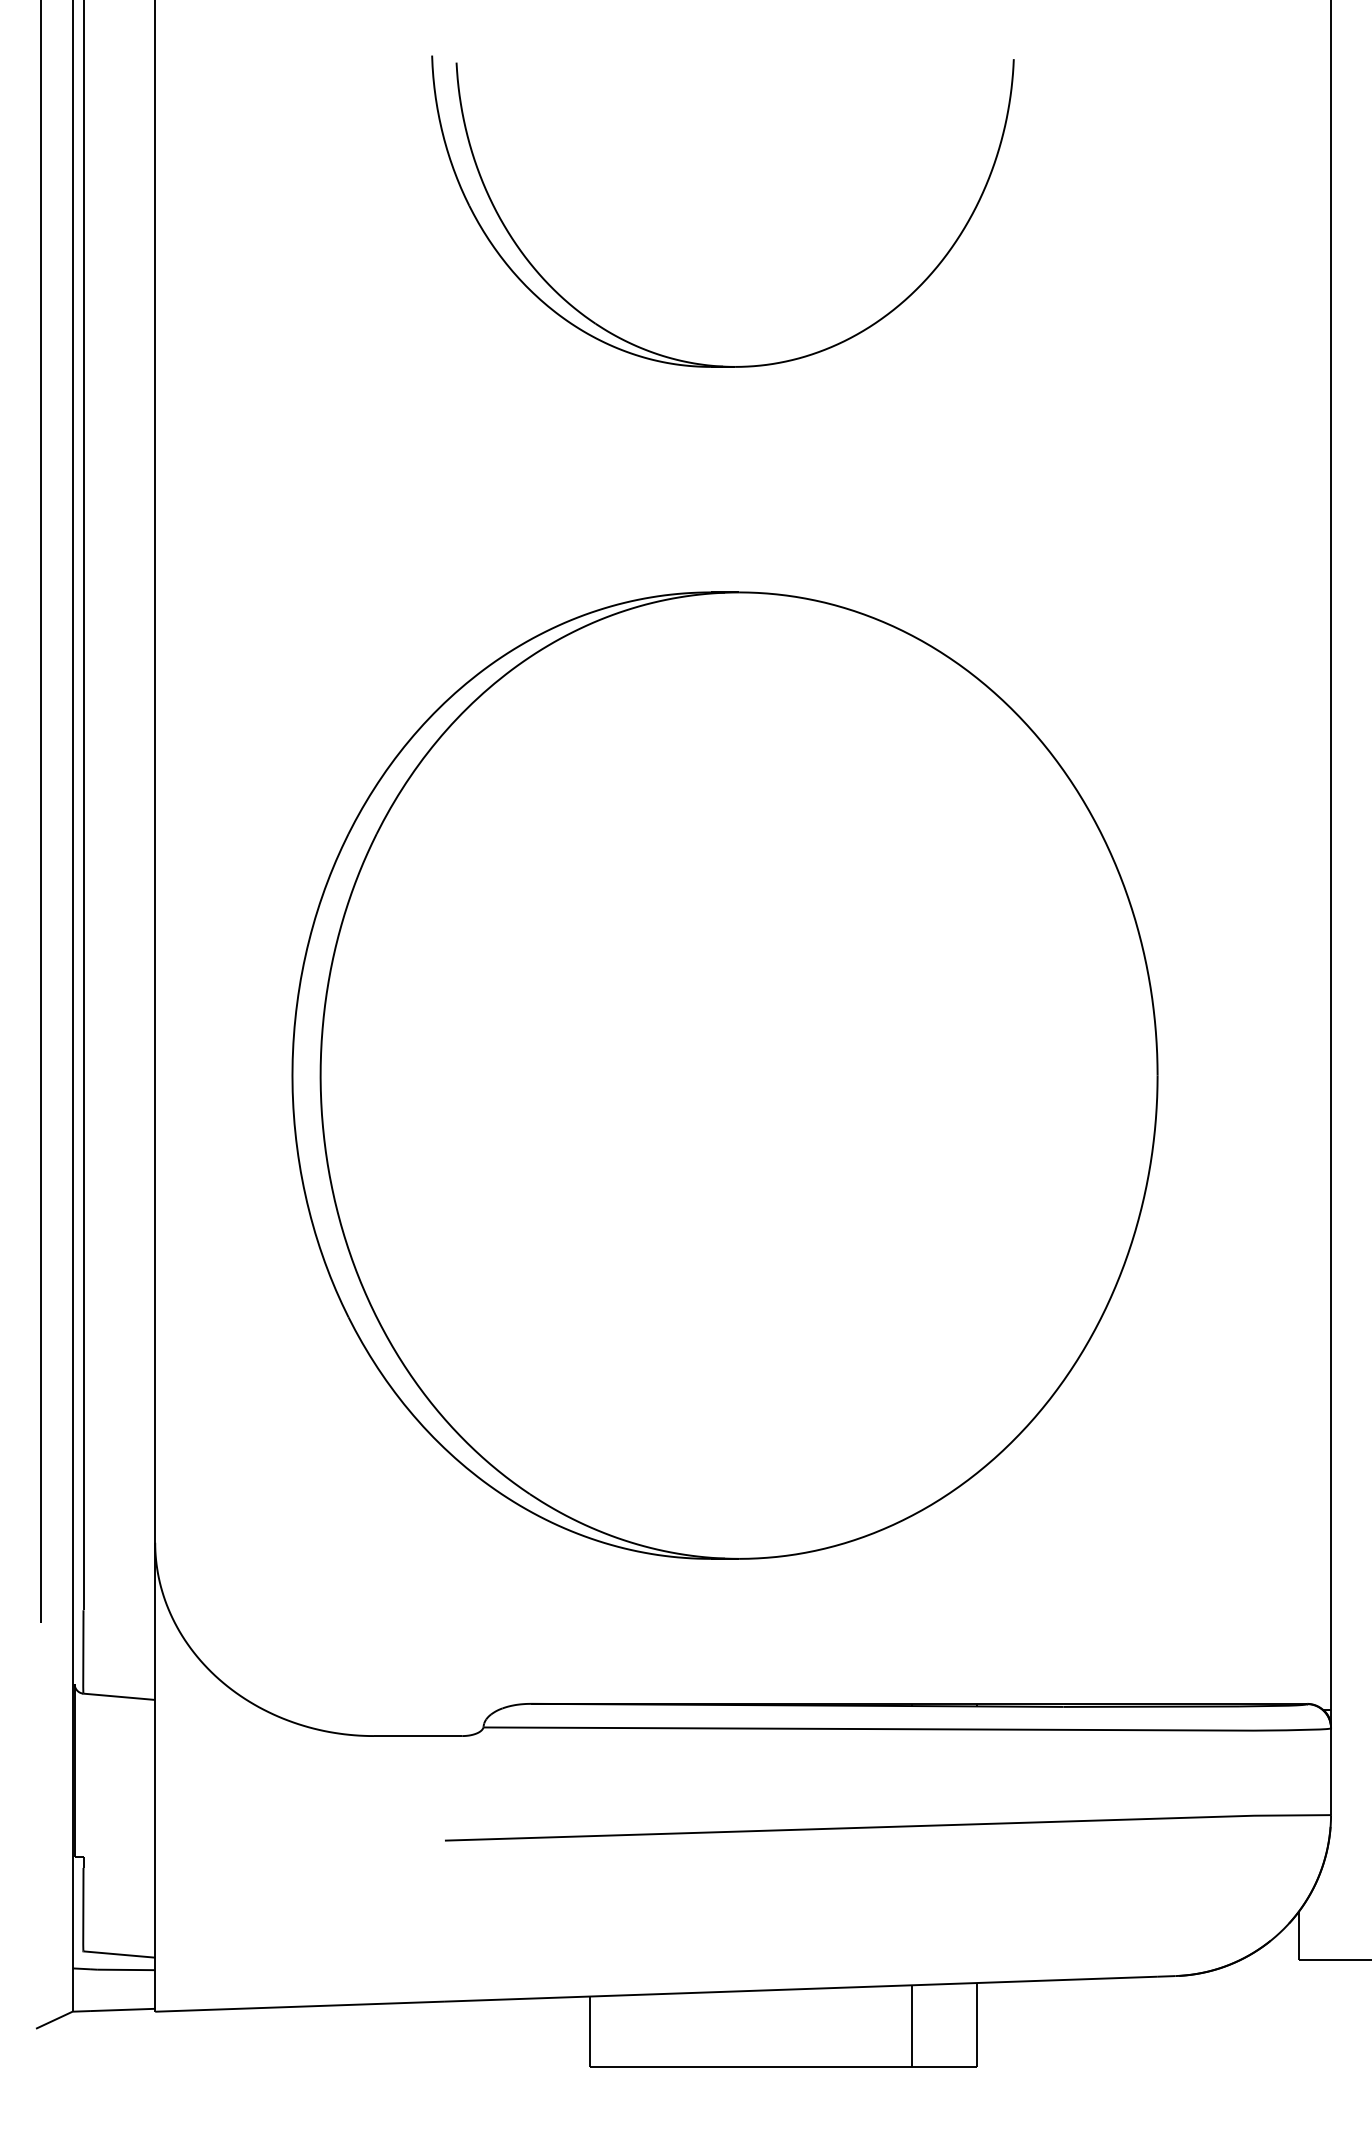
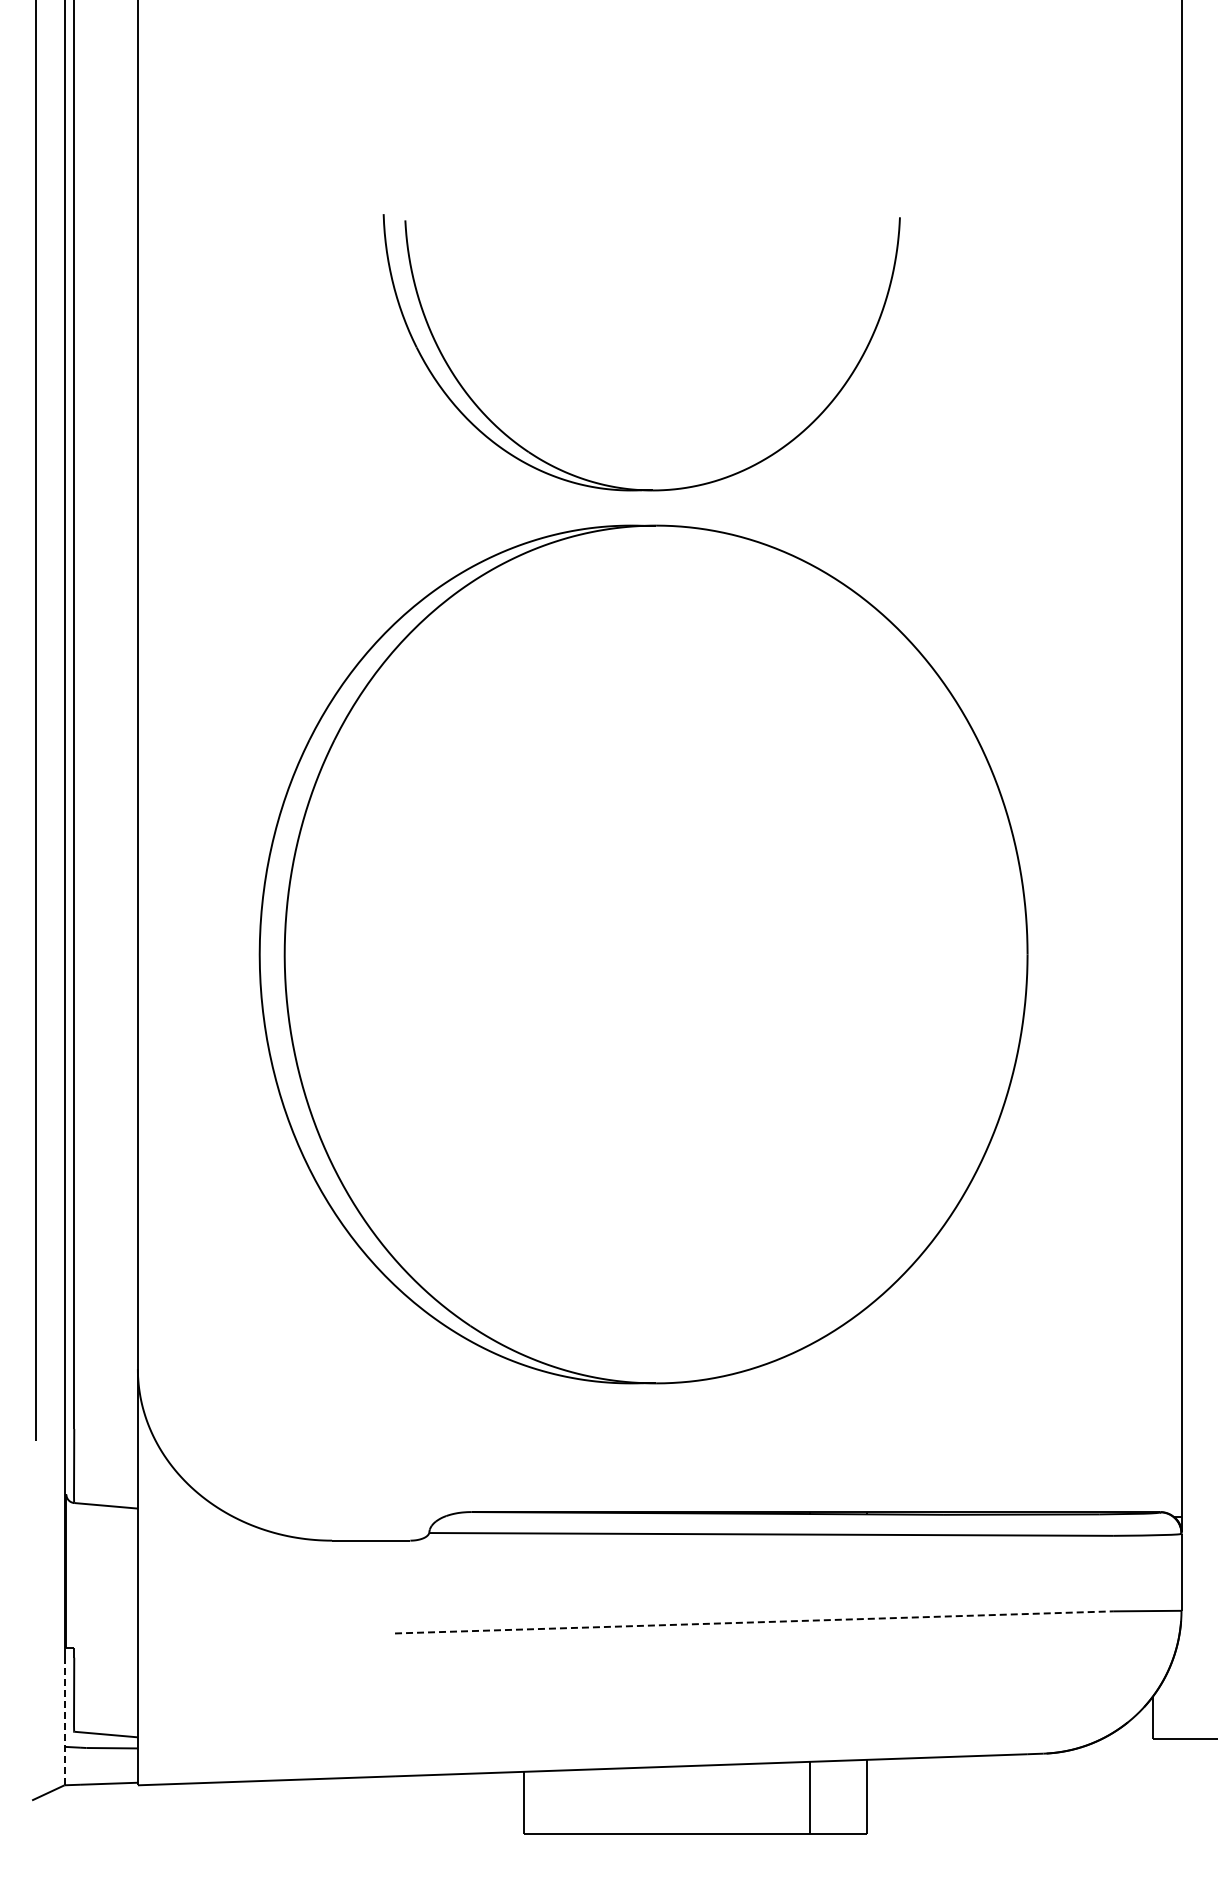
part: (704, 363) -> (625, 487), moved
line: (849, 1828) -> (754, 1622), solid -> dashed
line: (72, 1938) -> (64, 1720), solid -> dashed

